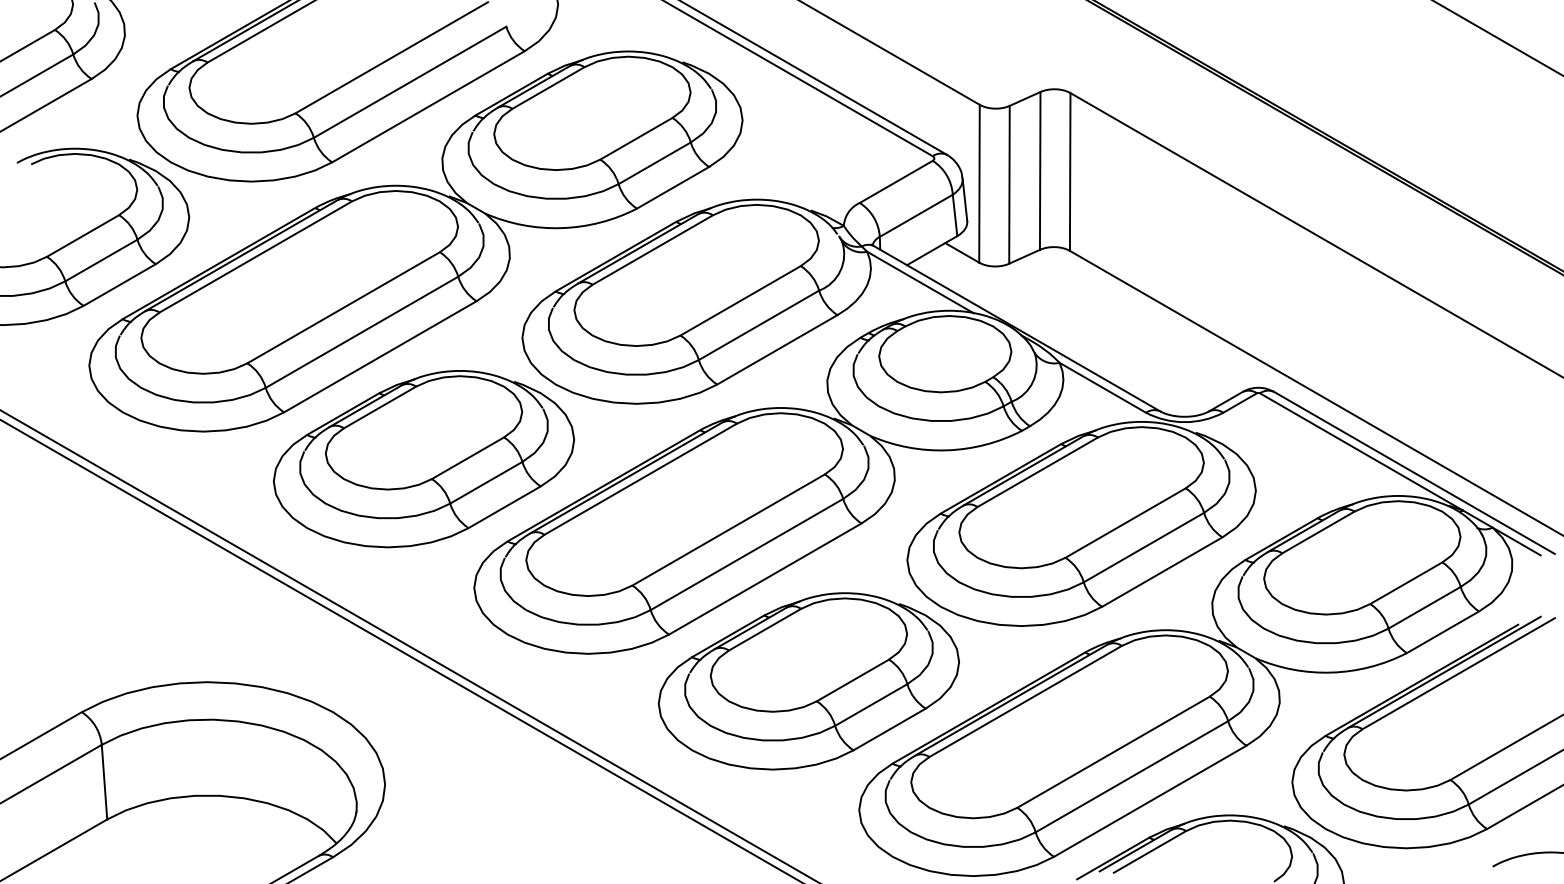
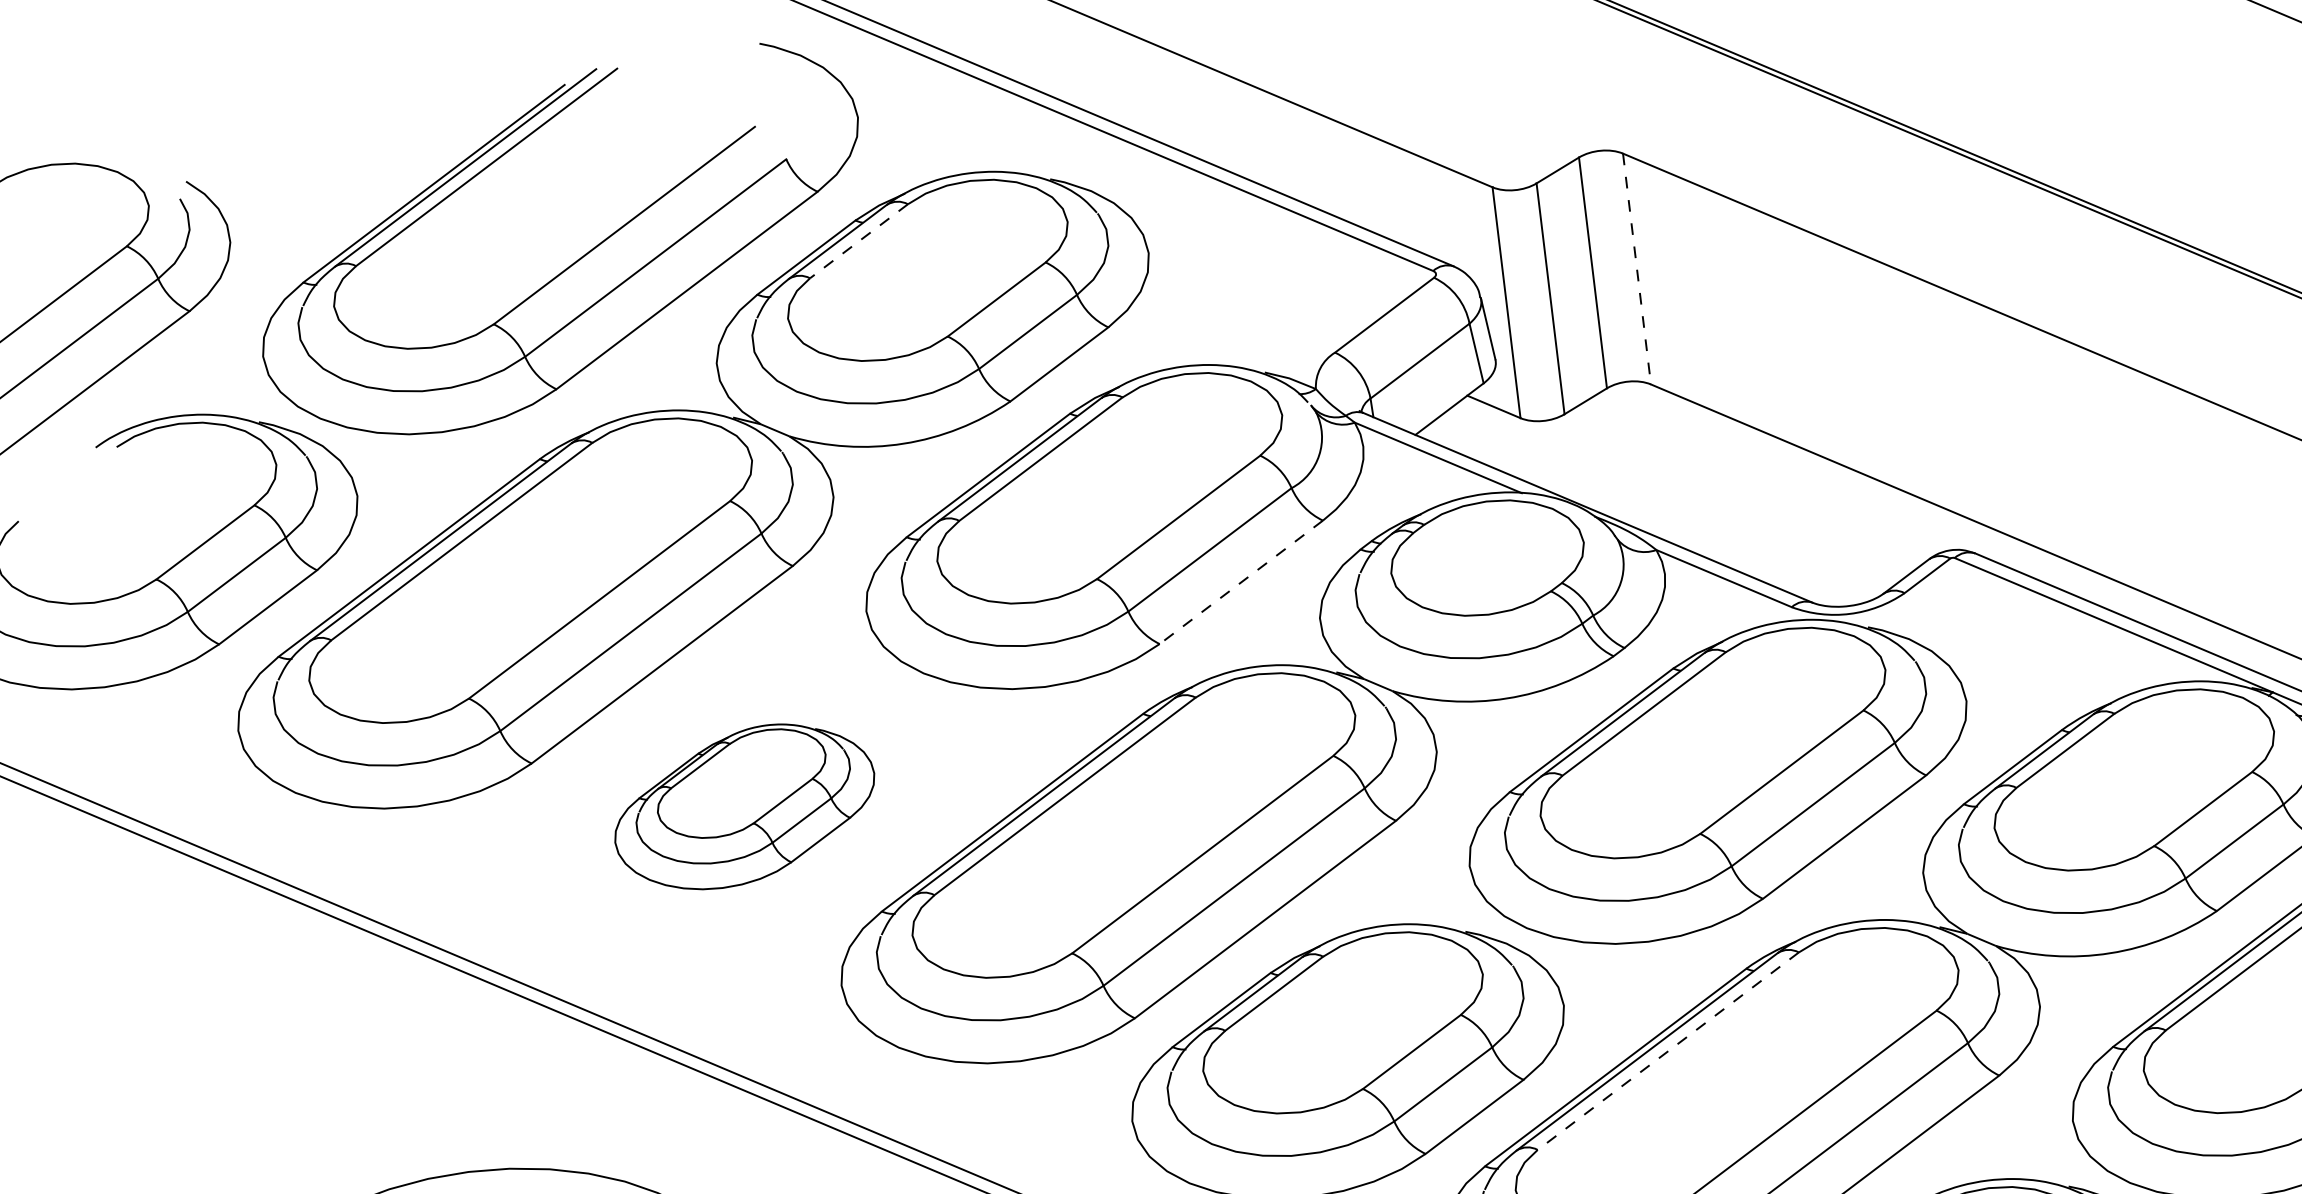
line: (548, 88) -> (859, 241), solid -> dashed
line: (1070, 172) -> (1637, 269), solid -> dashed
line: (776, 350) -> (1240, 583), solid -> dashed
part: (423, 459) -> (743, 807), size x0.6
line: (1025, 701) -> (1668, 1051), solid -> dashed

